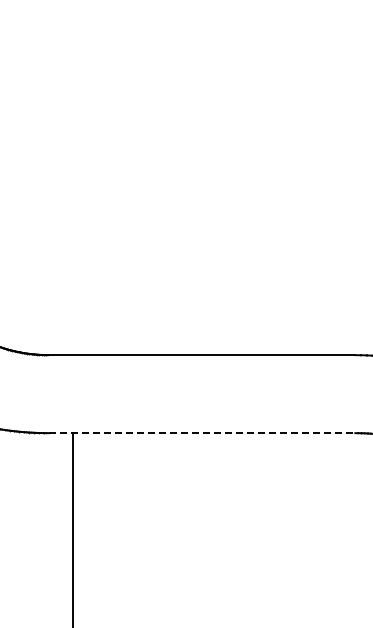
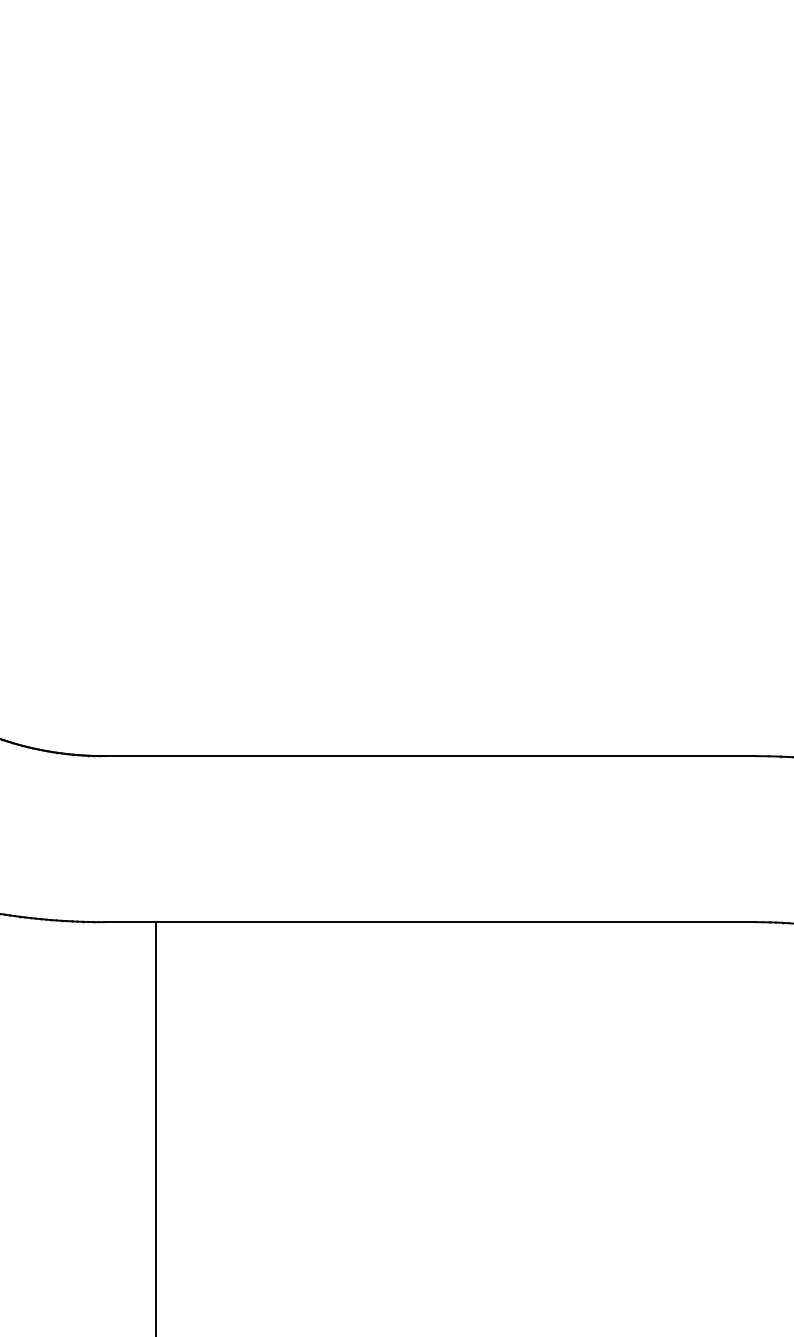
line: (202, 433) -> (431, 922), dashed -> solid

